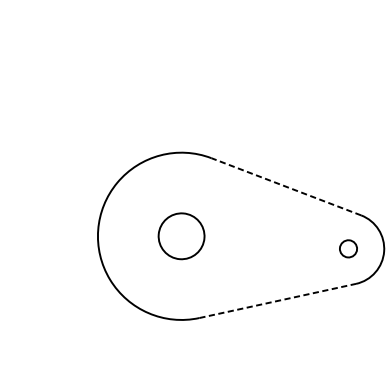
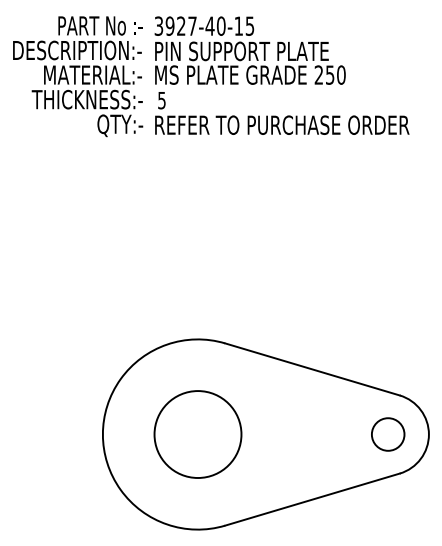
line: (286, 186) -> (312, 369), dashed -> solid
circle: (181, 236) -> (197, 434), size x1.67
circle: (348, 248) -> (388, 434), size x1.67
line: (277, 300) -> (312, 499), dashed -> solid

